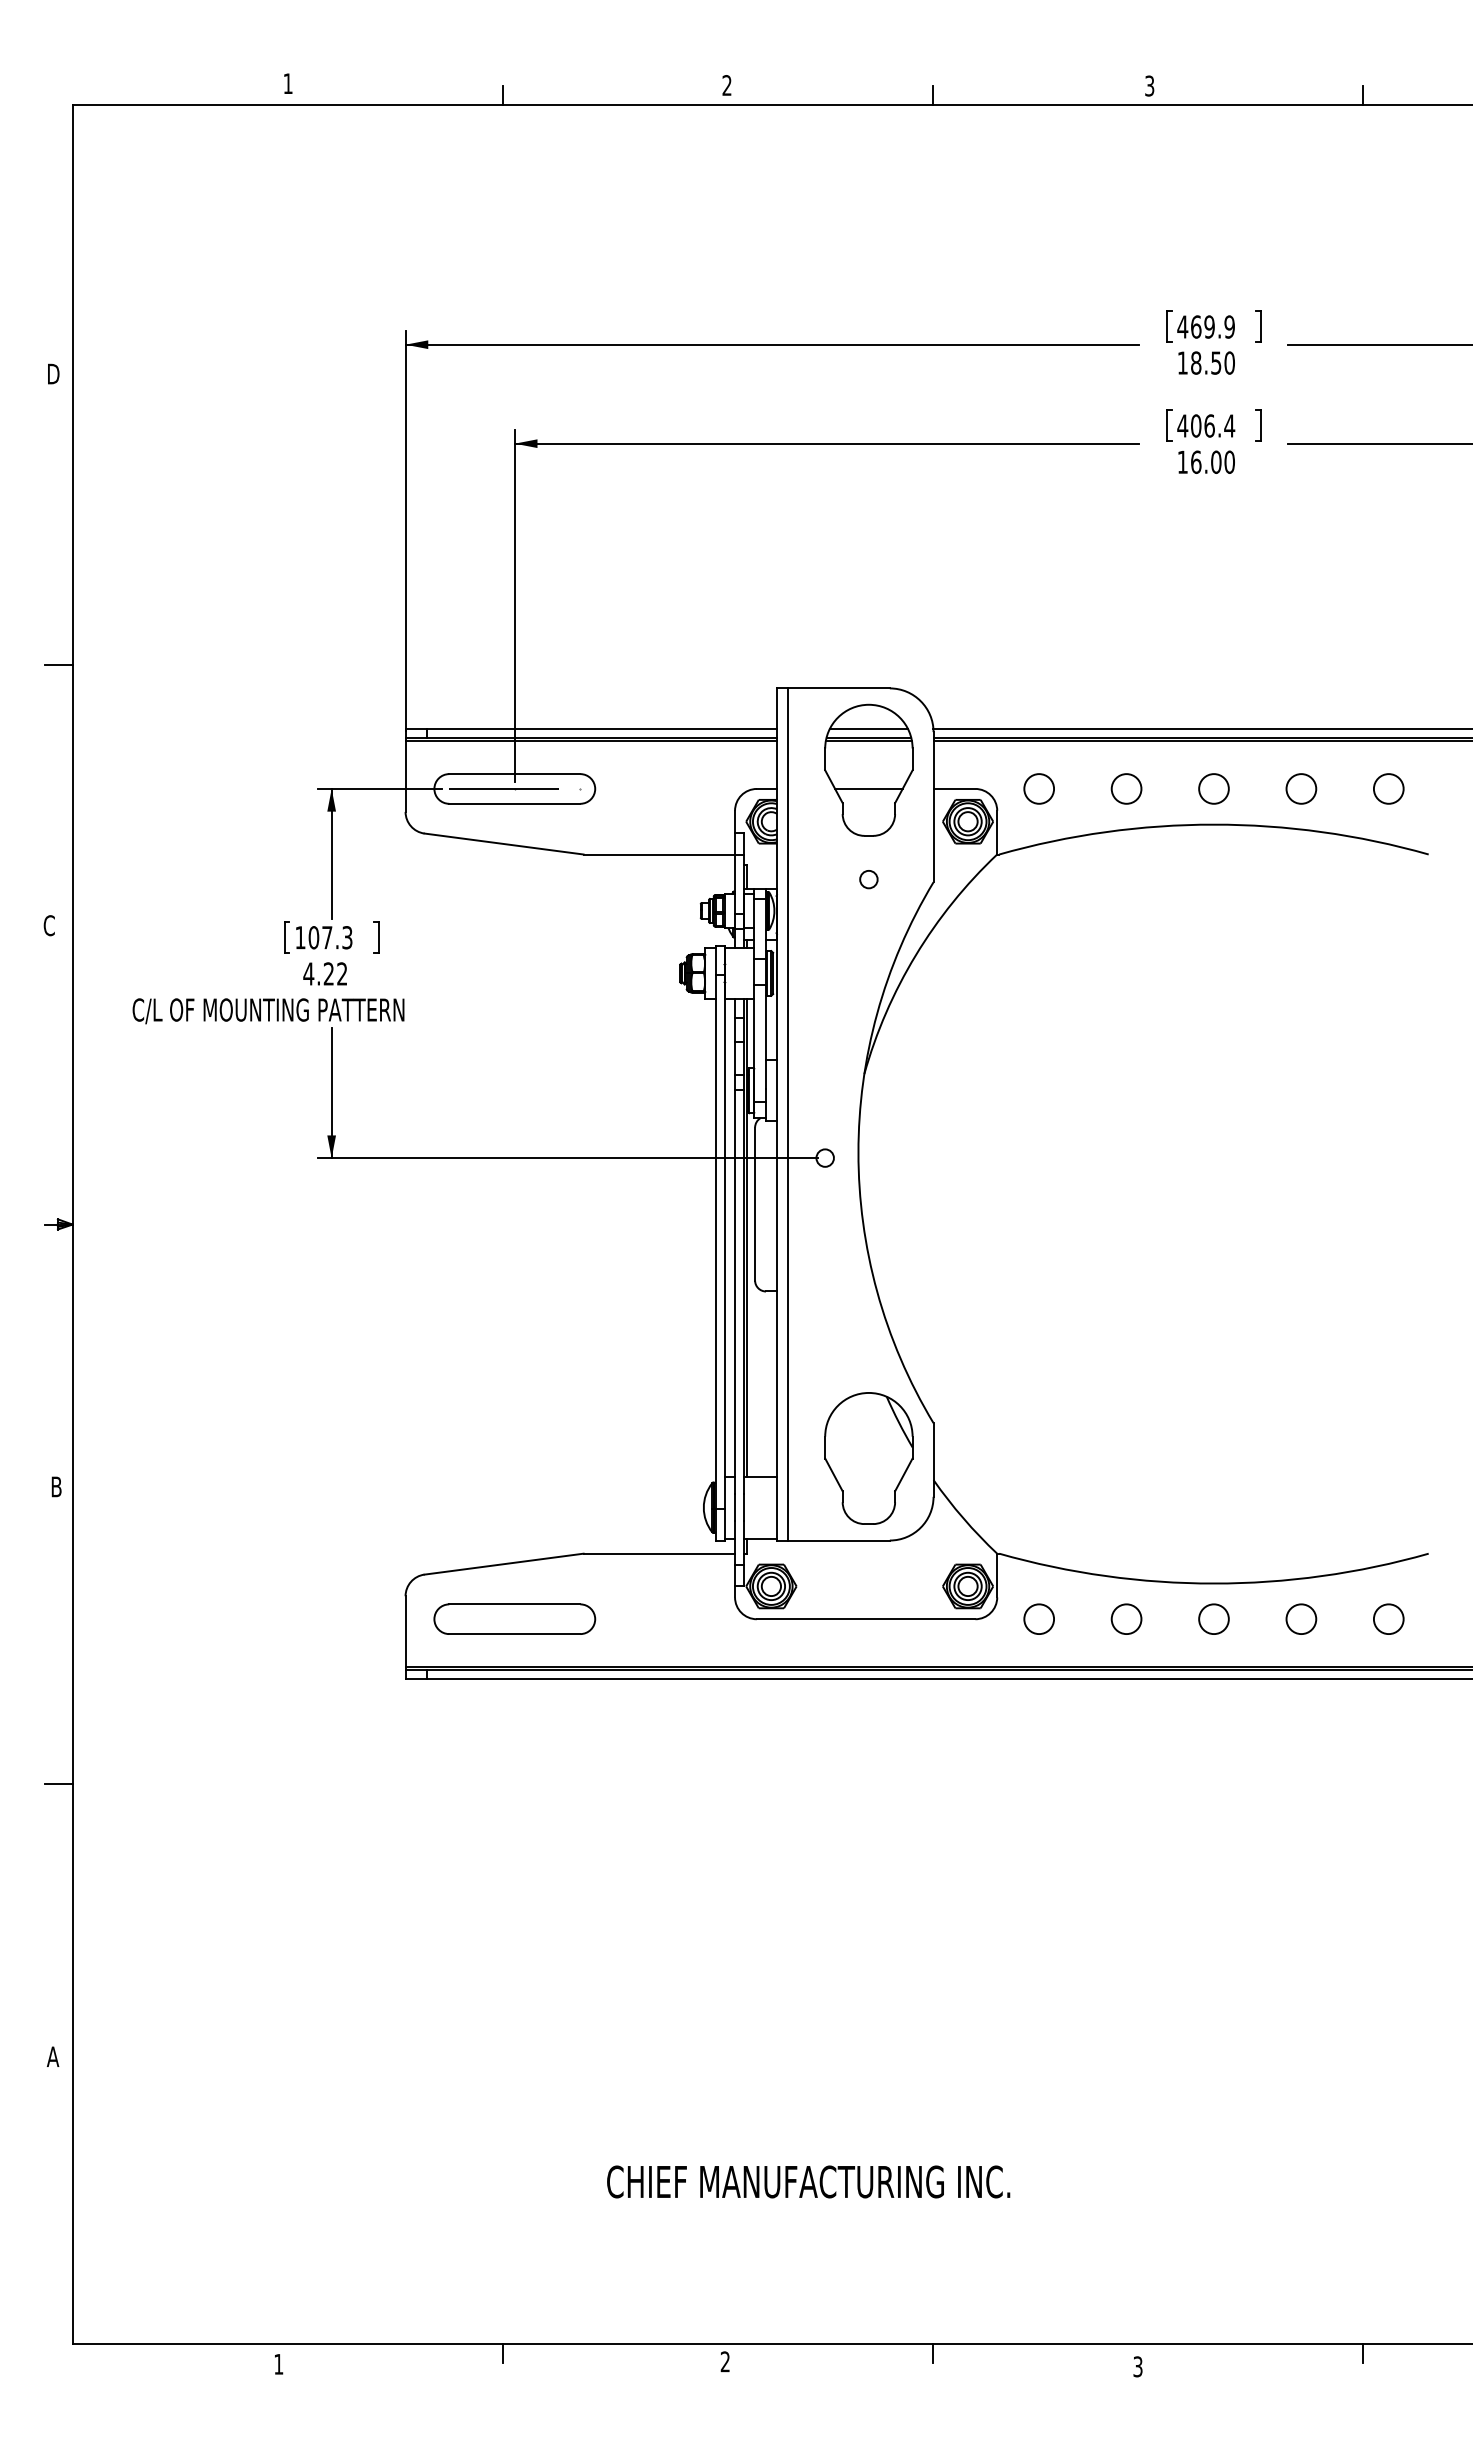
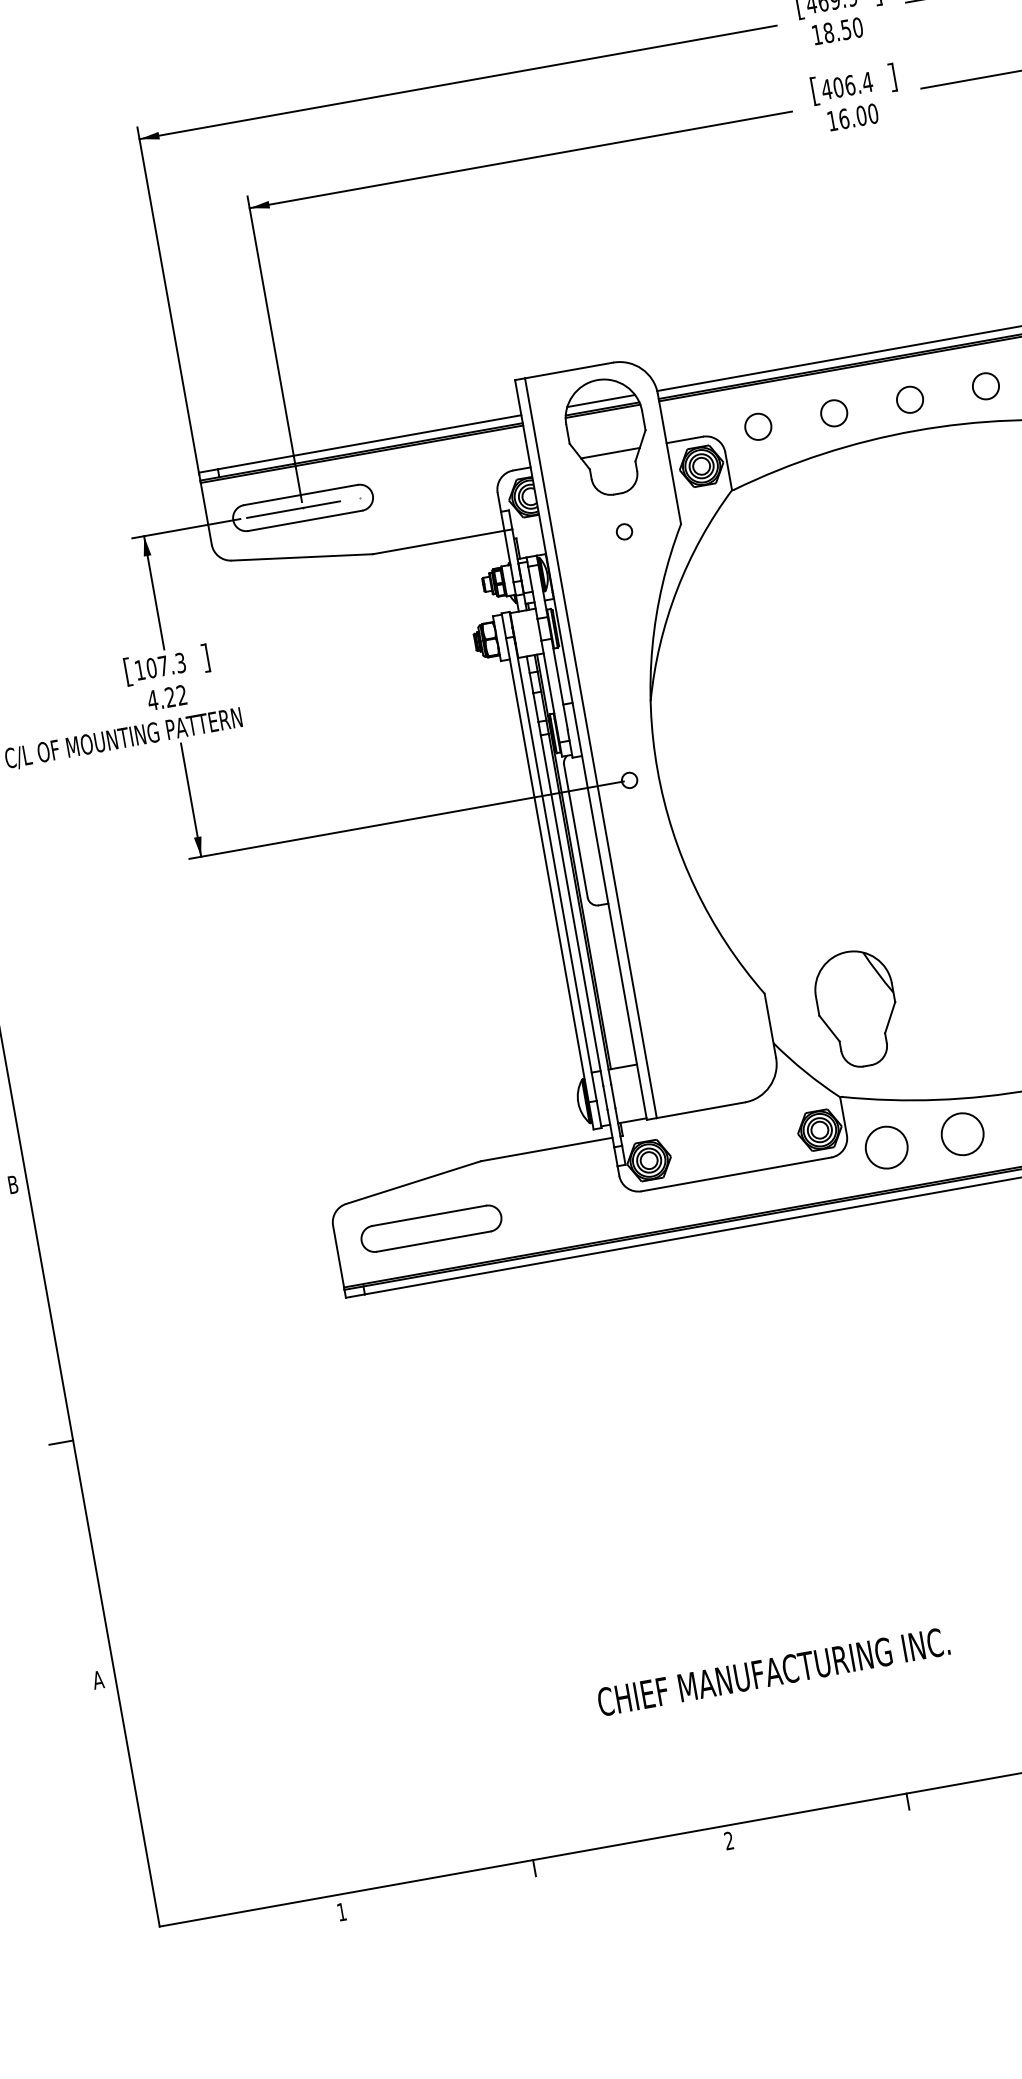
part: (868, 1458) -> (856, 1008), moved
circle: (1126, 1618) -> (962, 1133), size x1.6
circle: (1039, 1619) -> (887, 1147), size x1.6

